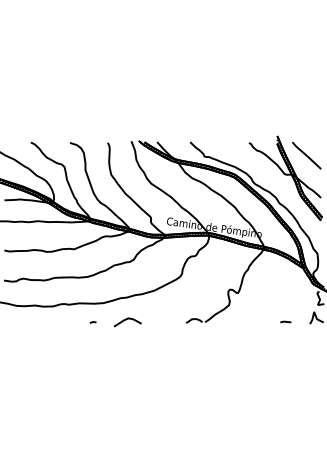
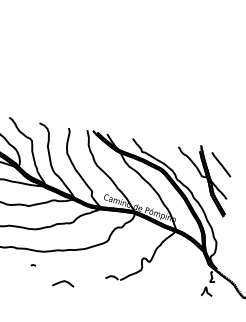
line: (126, 320) -> (62, 282), moved
line: (285, 321) -> (182, 290), removed

